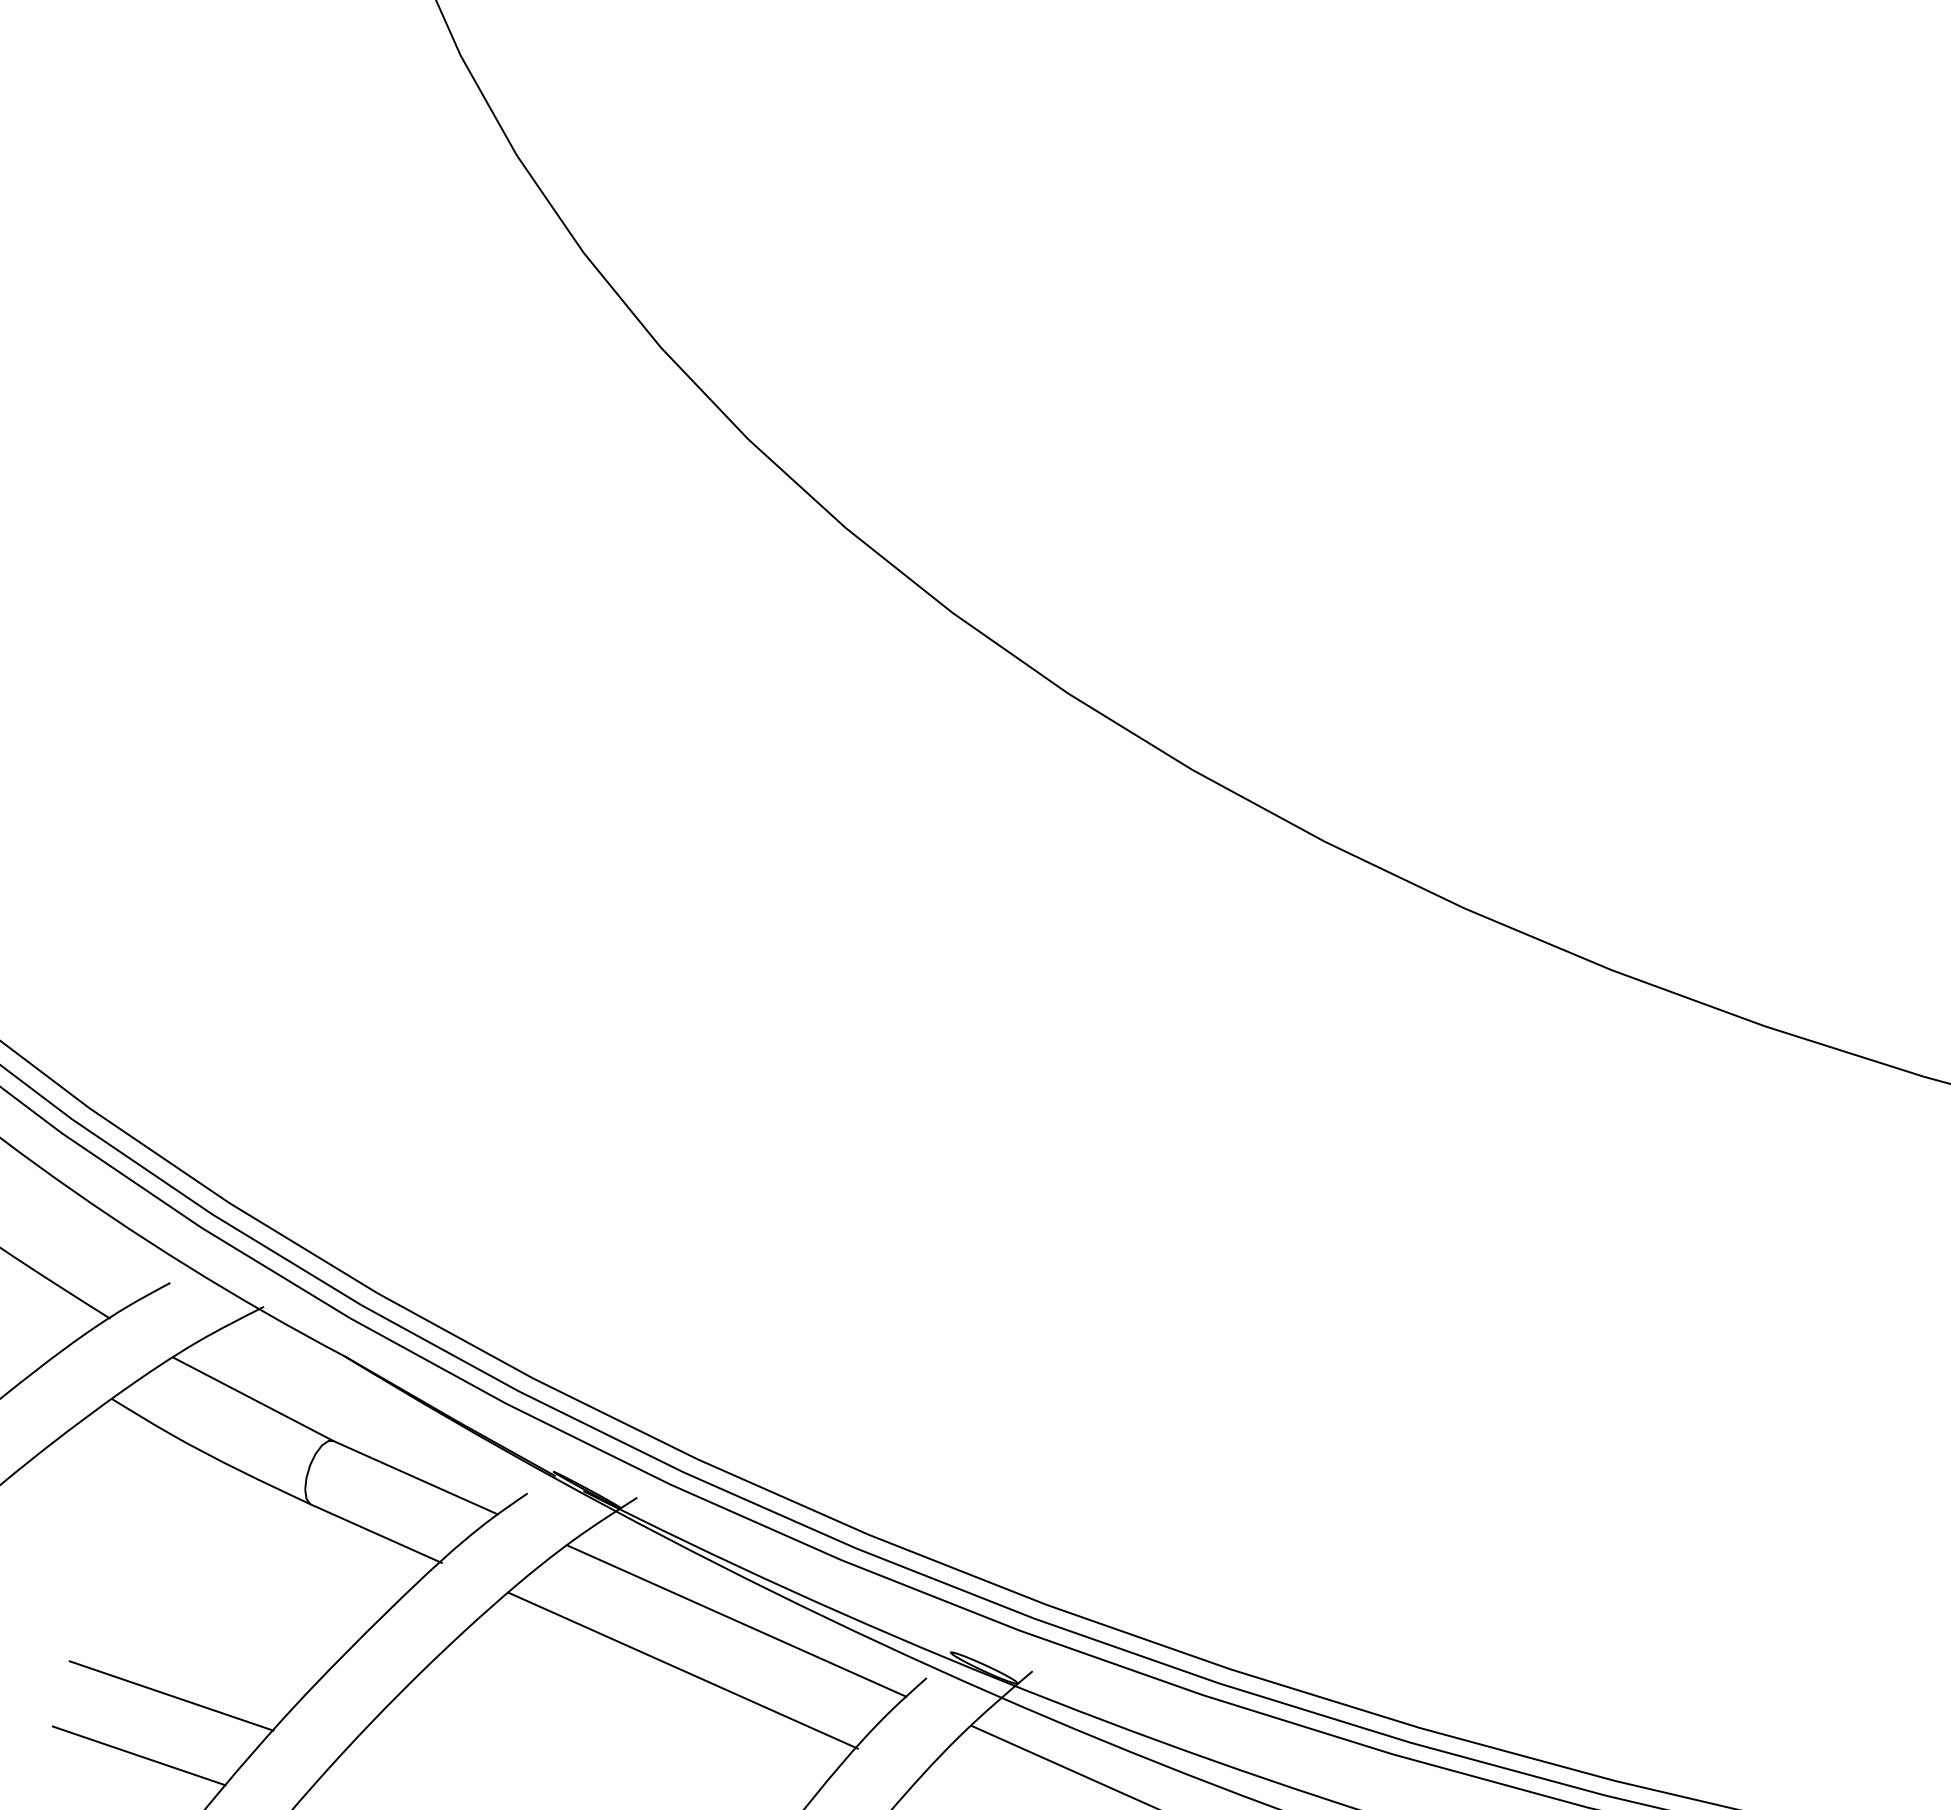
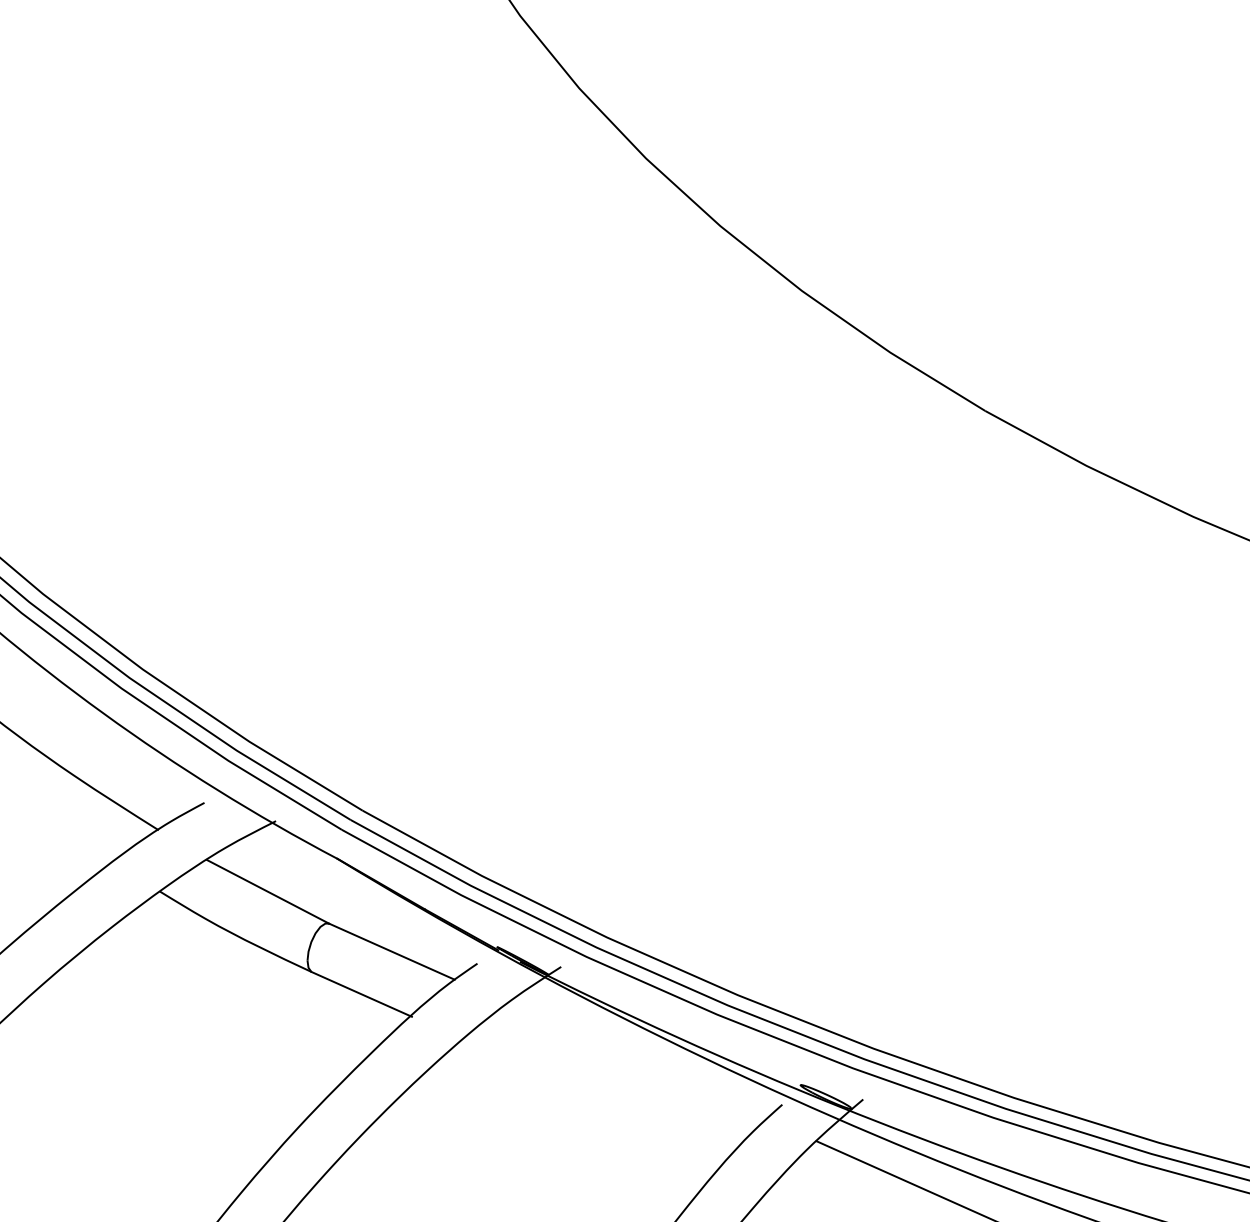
line: (736, 1620) -> (636, 1060), removed
line: (682, 1670) -> (595, 1098), removed
line: (171, 1695) -> (205, 1118), removed
line: (138, 1755) -> (180, 1163), removed

